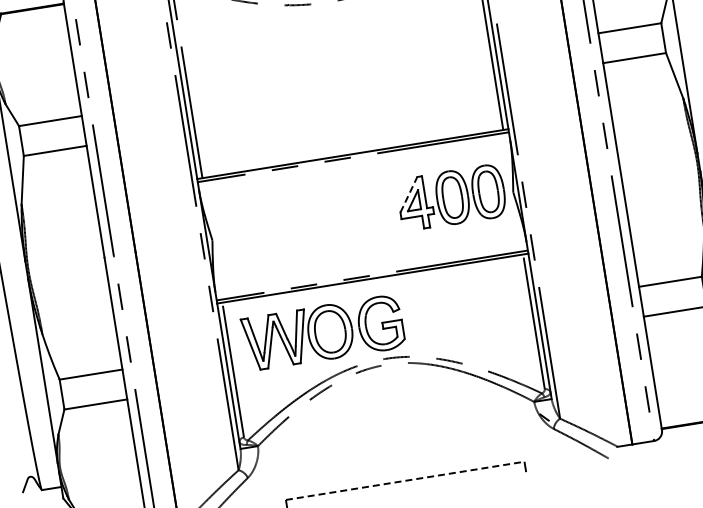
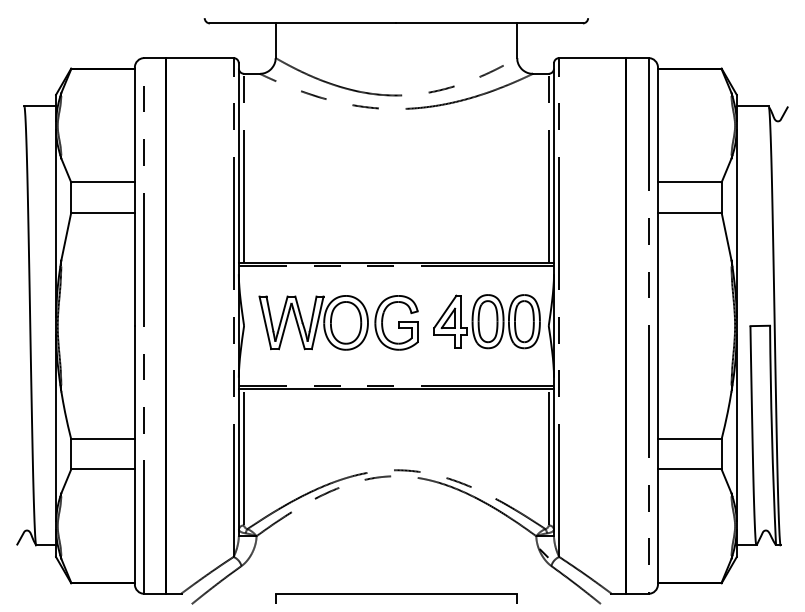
line: (409, 194) -> (445, 311), dashed -> solid
part: (322, 332) -> (338, 322), moved
line: (405, 480) -> (396, 593), dashed -> solid

